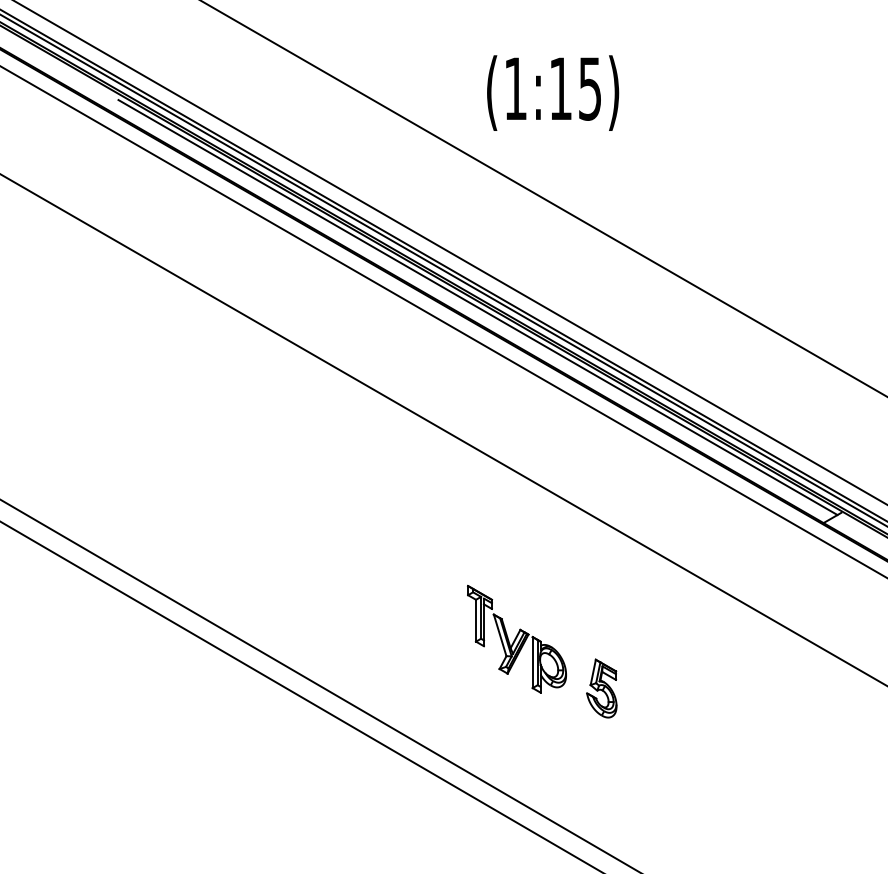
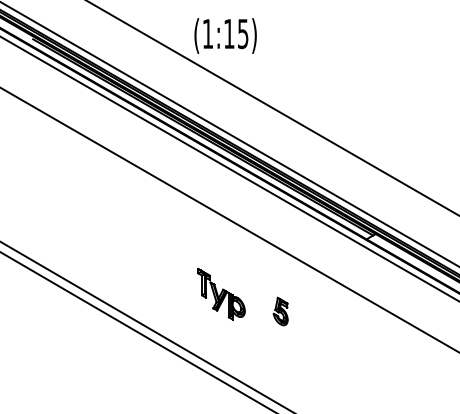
text: (552, 92) -> (225, 35), moved
part: (601, 688) -> (280, 311), moved

